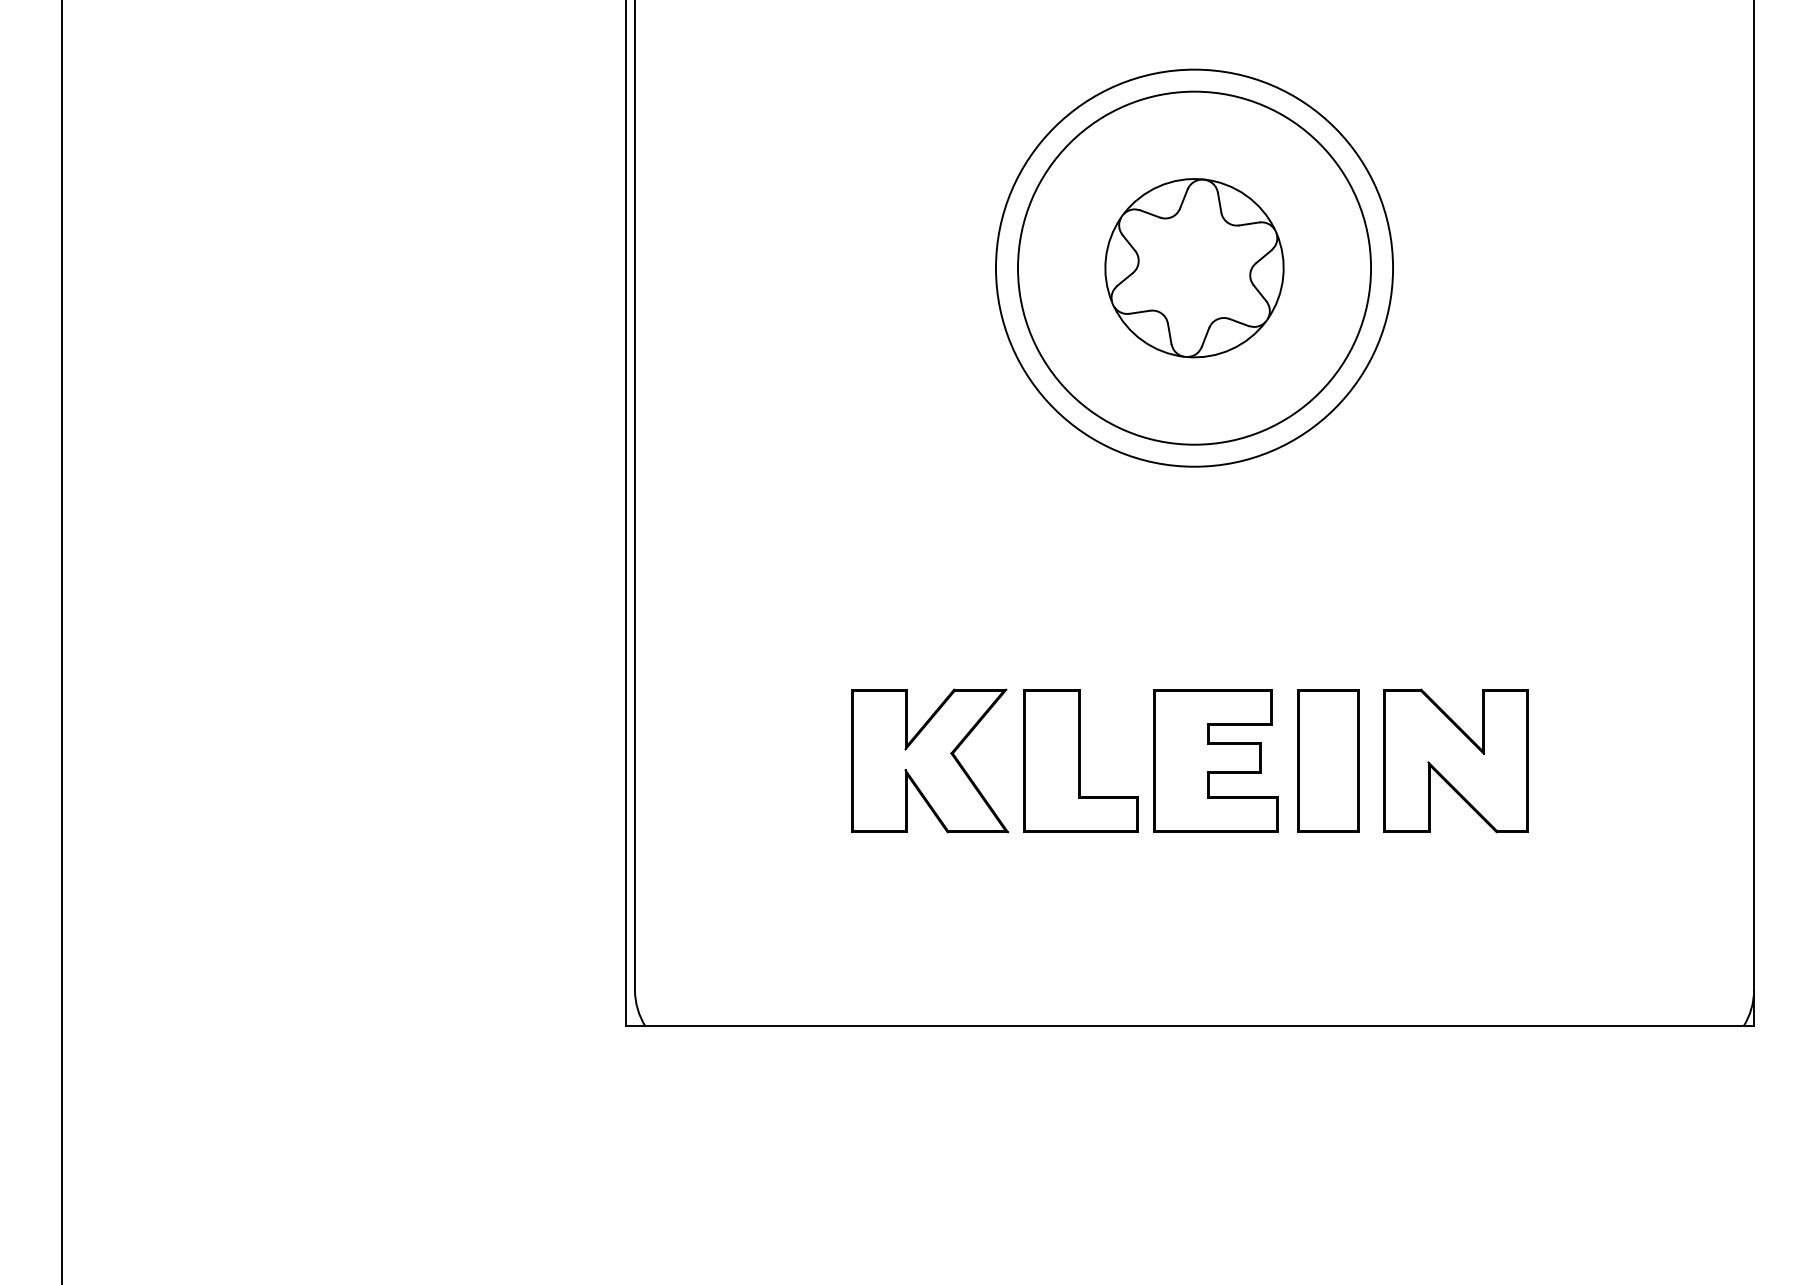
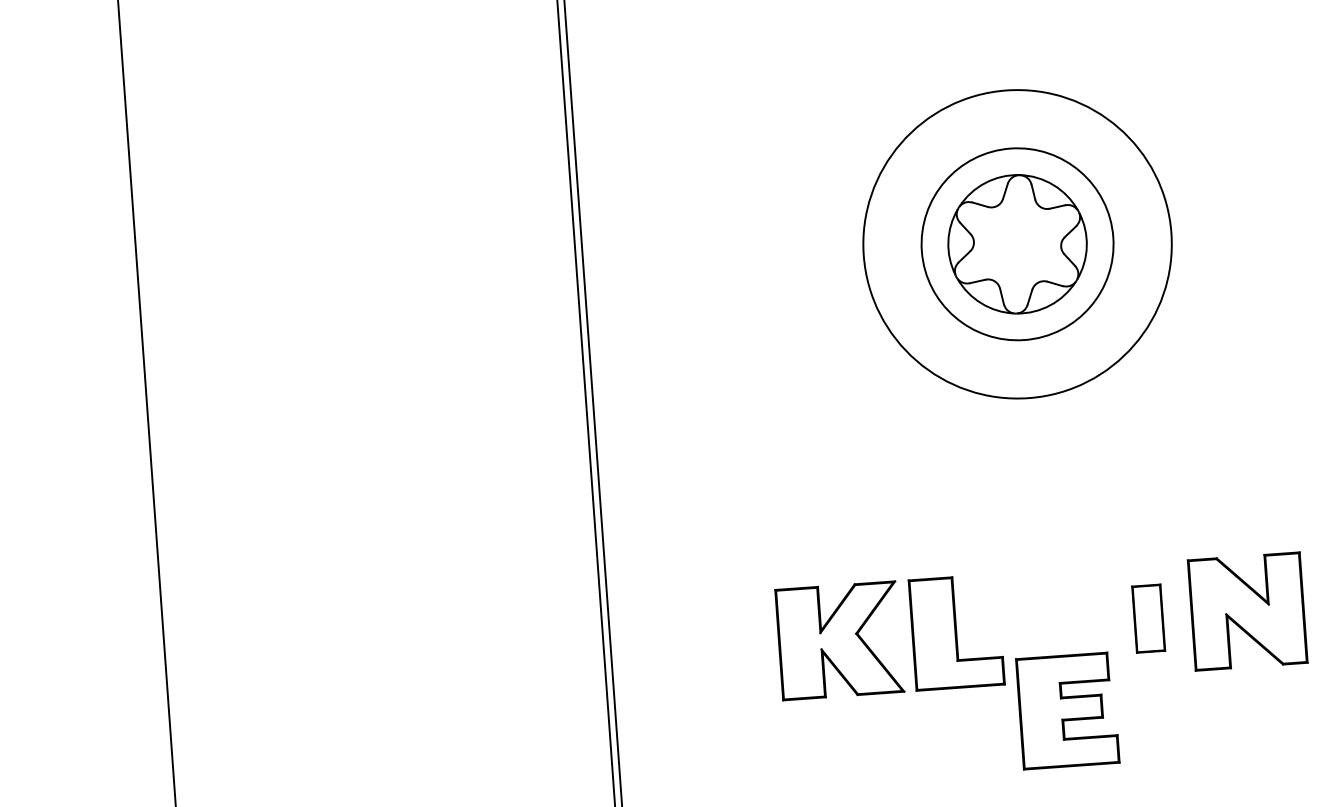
circle: (1194, 267) -> (1017, 243), size x0.7
part: (1215, 760) -> (1067, 710), moved
part: (1328, 760) -> (1148, 618), size x0.6

